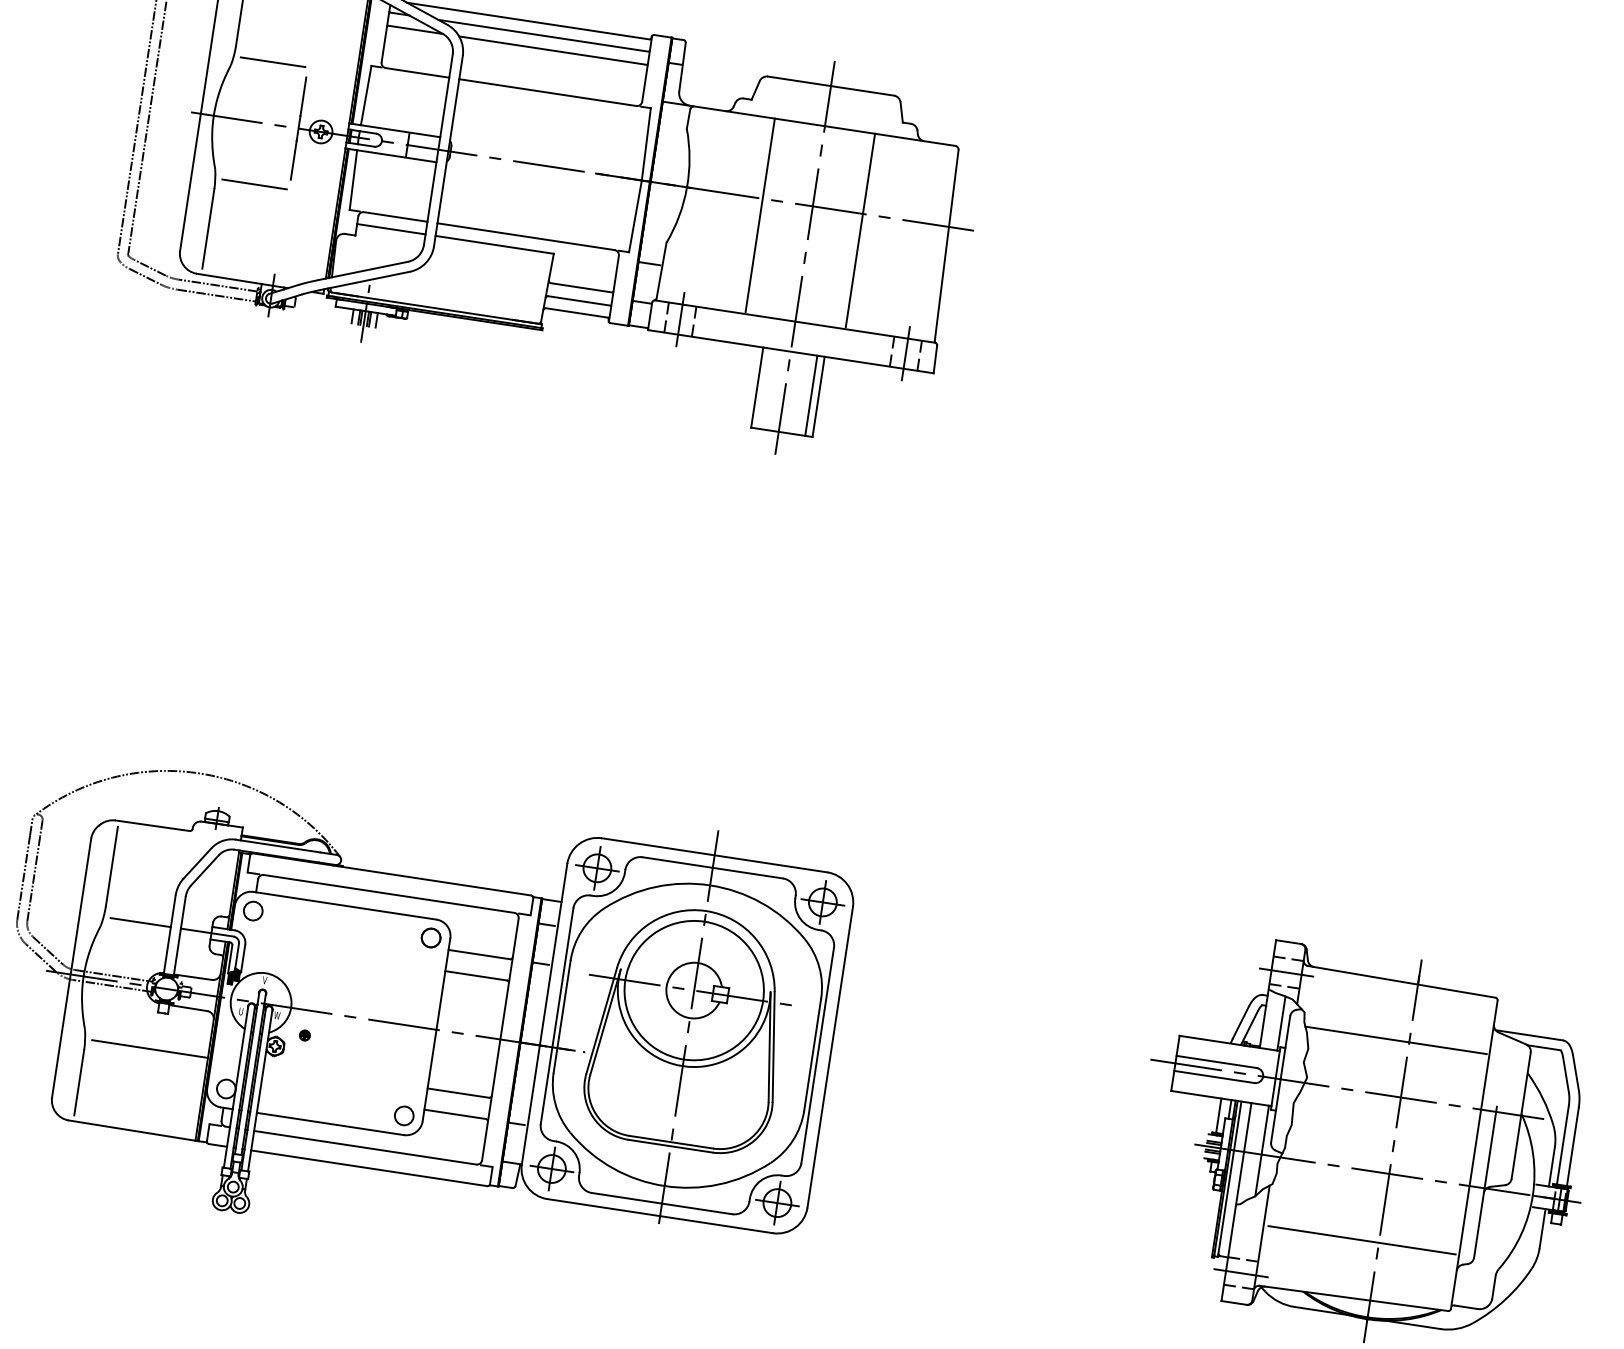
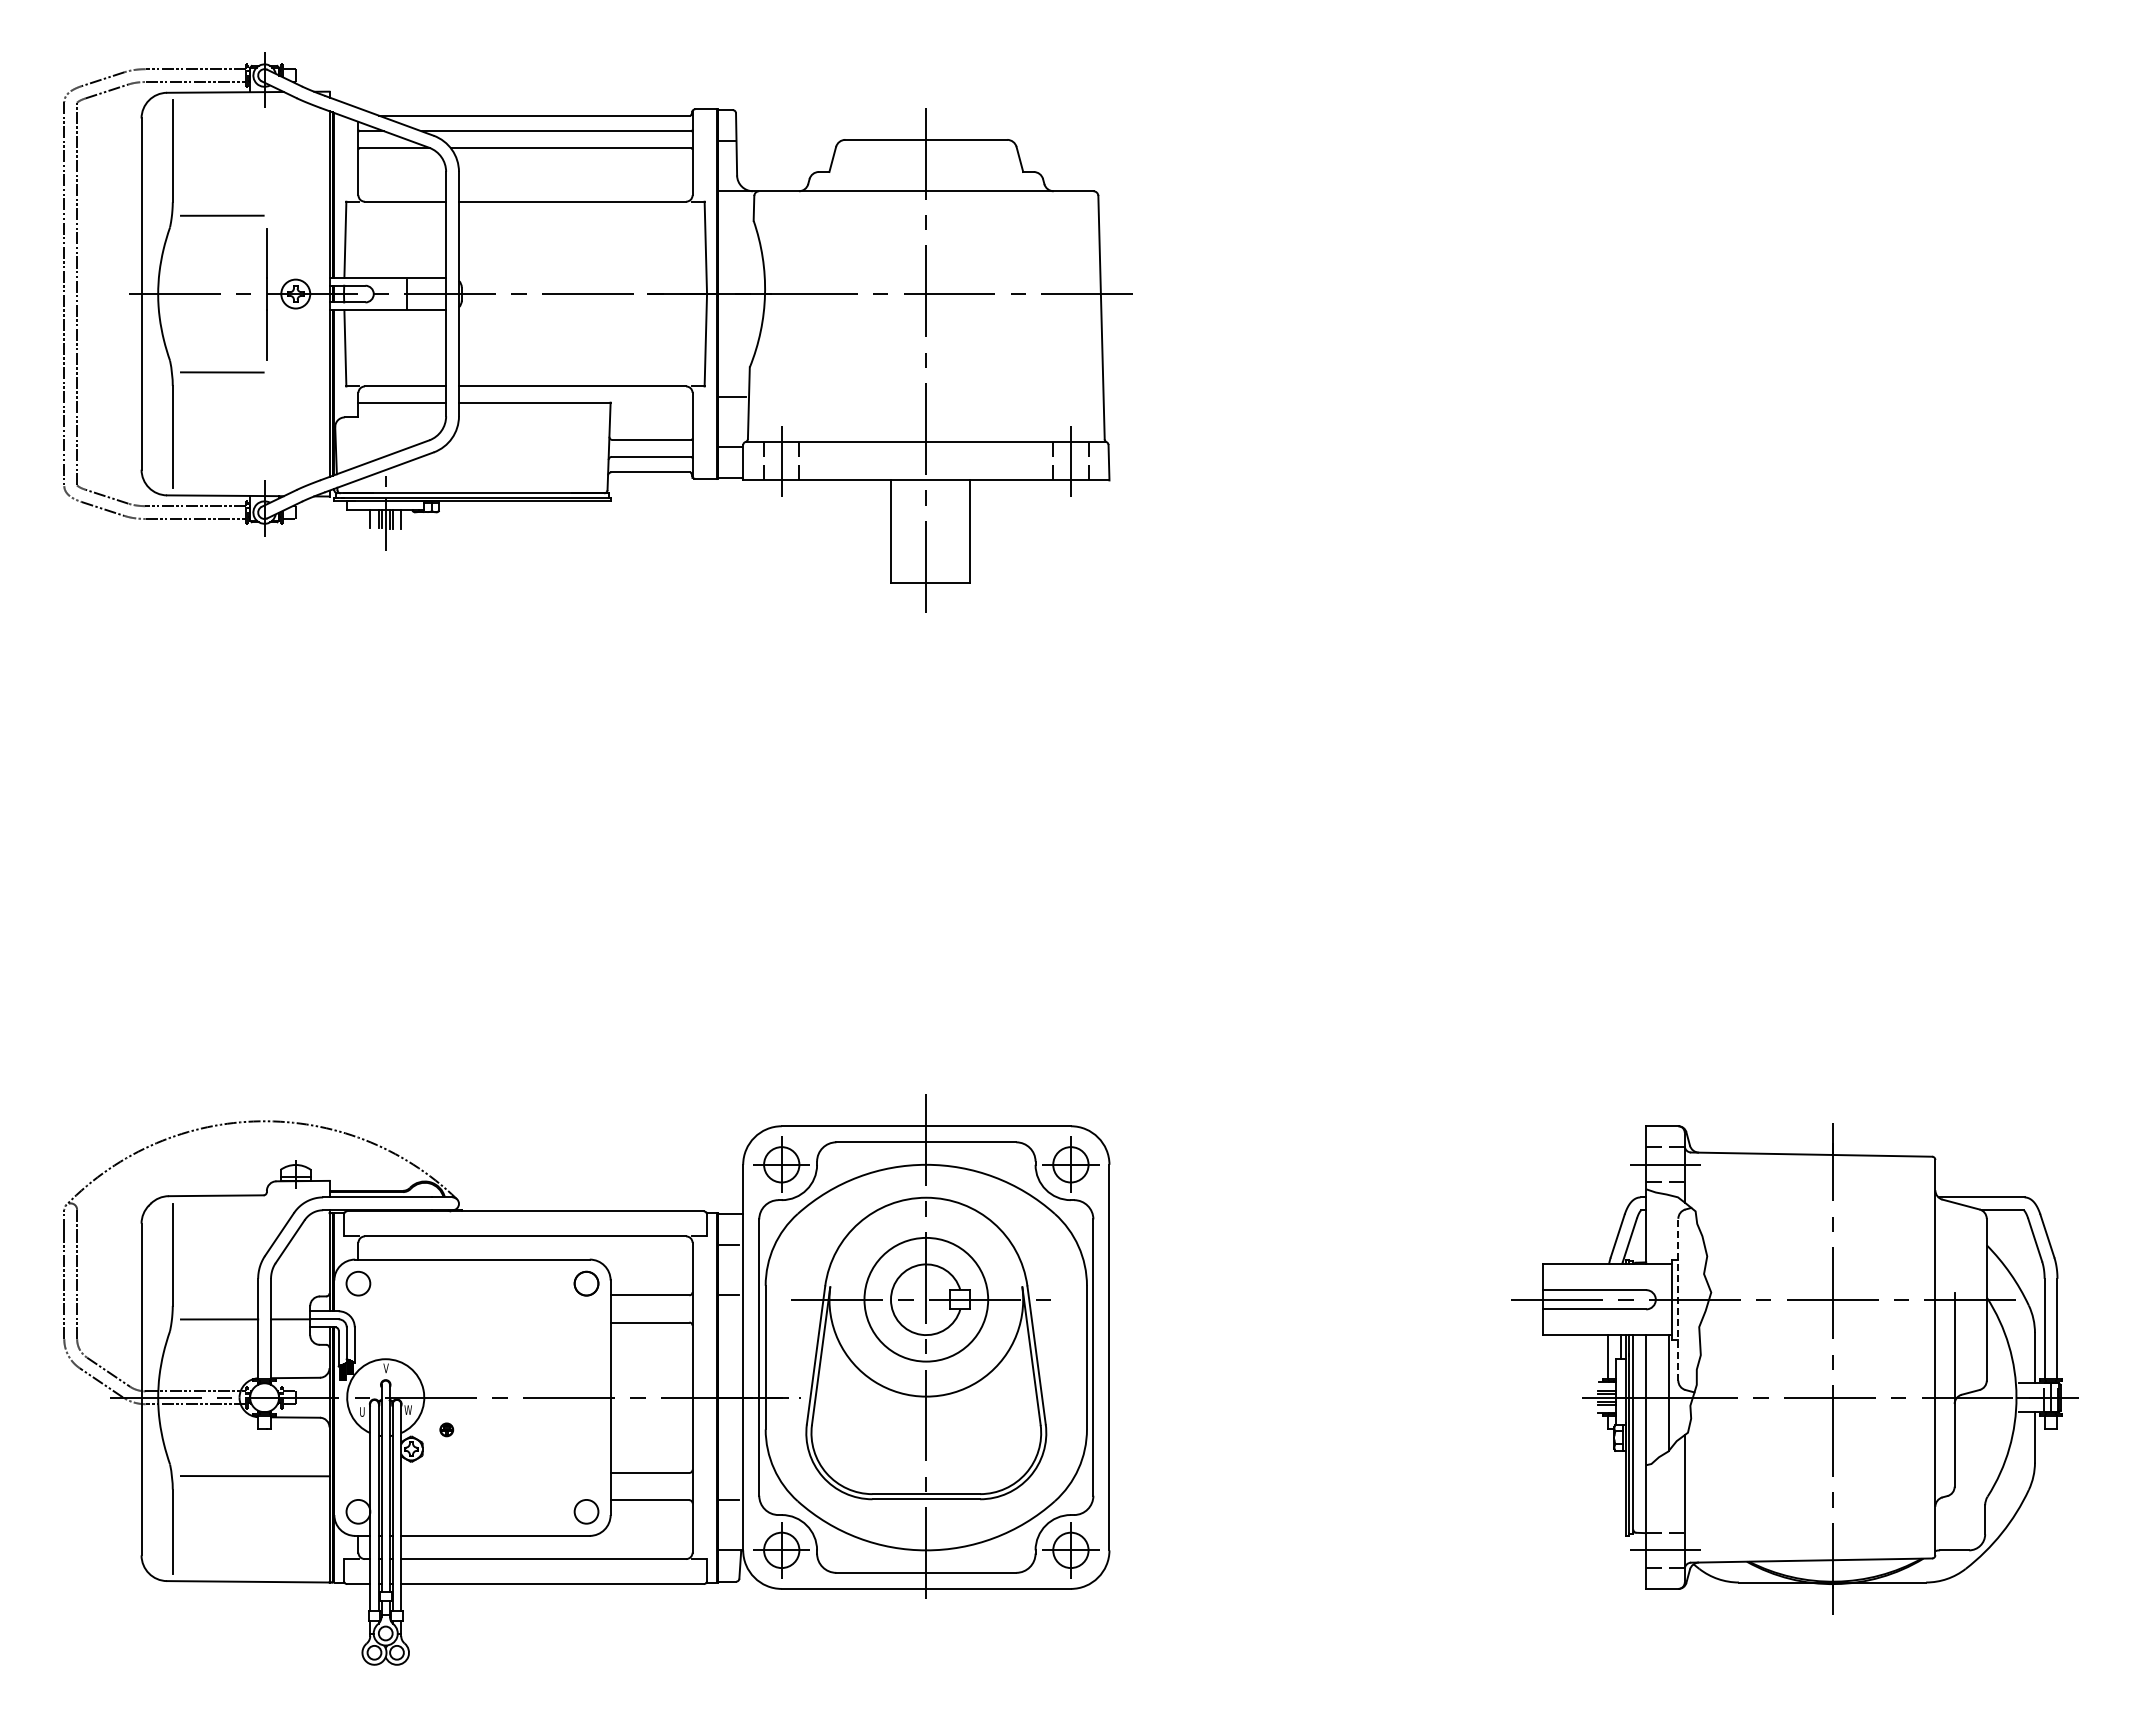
line: (760, 215) -> (862, 315), removed
line: (860, 230) -> (990, 315), removed
line: (811, 395) -> (960, 531), removed
circle: (693, 990) -> (925, 1299), size x0.7
line: (1281, 1023) -> (1668, 1229), removed
line: (1395, 1040) -> (1815, 1229), removed
line: (1280, 1079) -> (1678, 1299), solid -> dashed
line: (1361, 1240) -> (1810, 1486), removed

